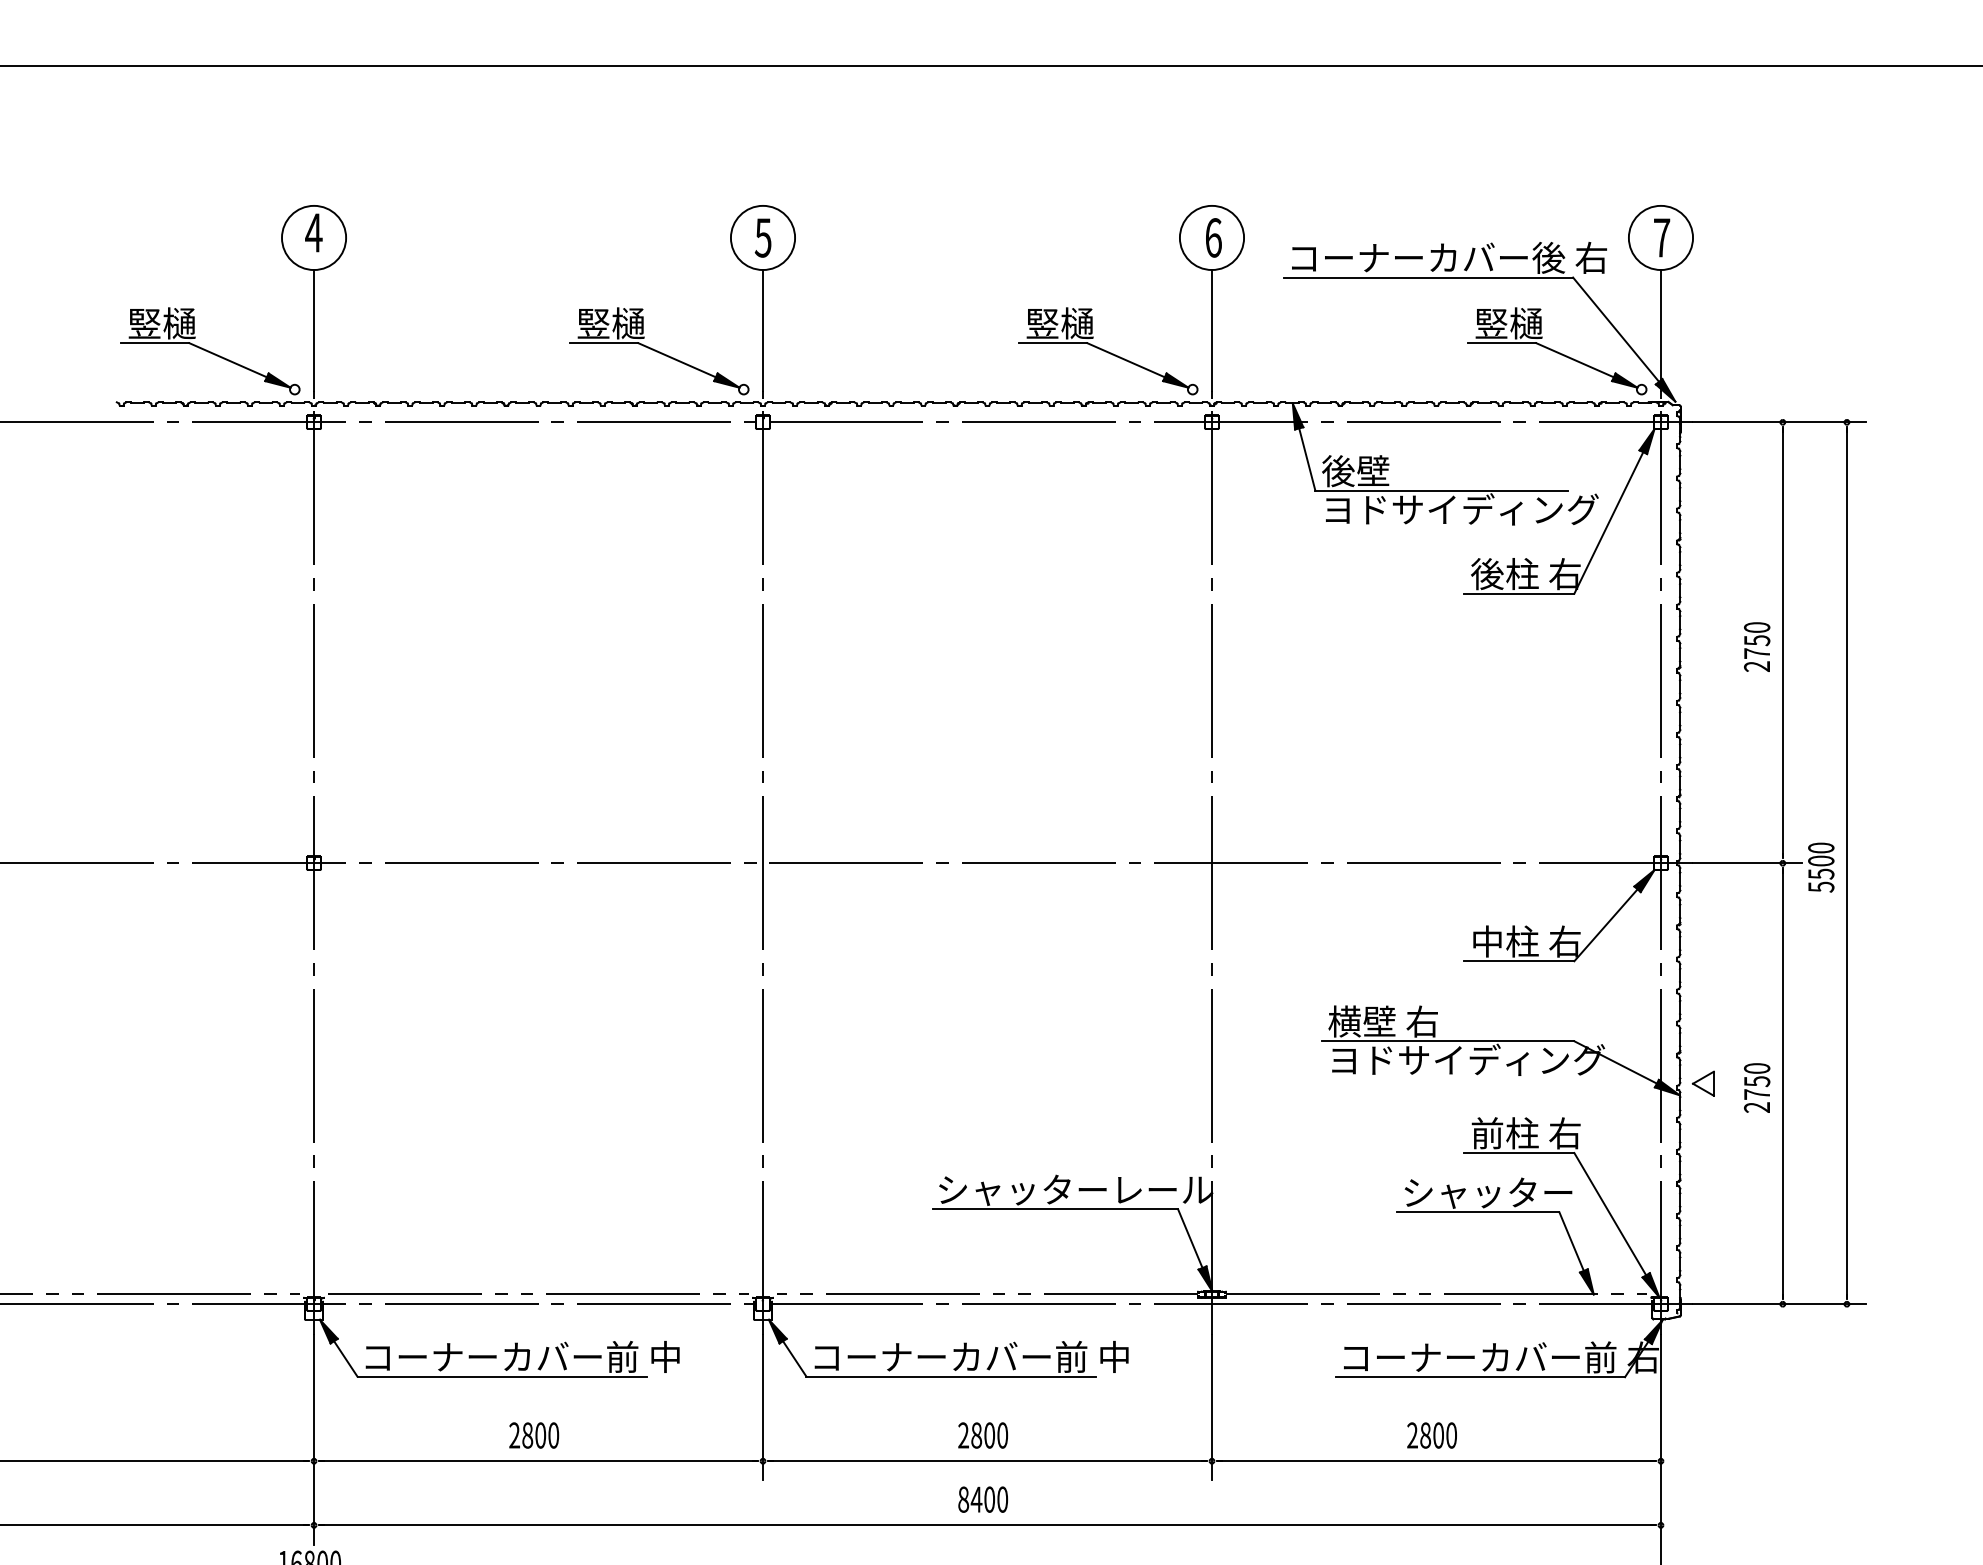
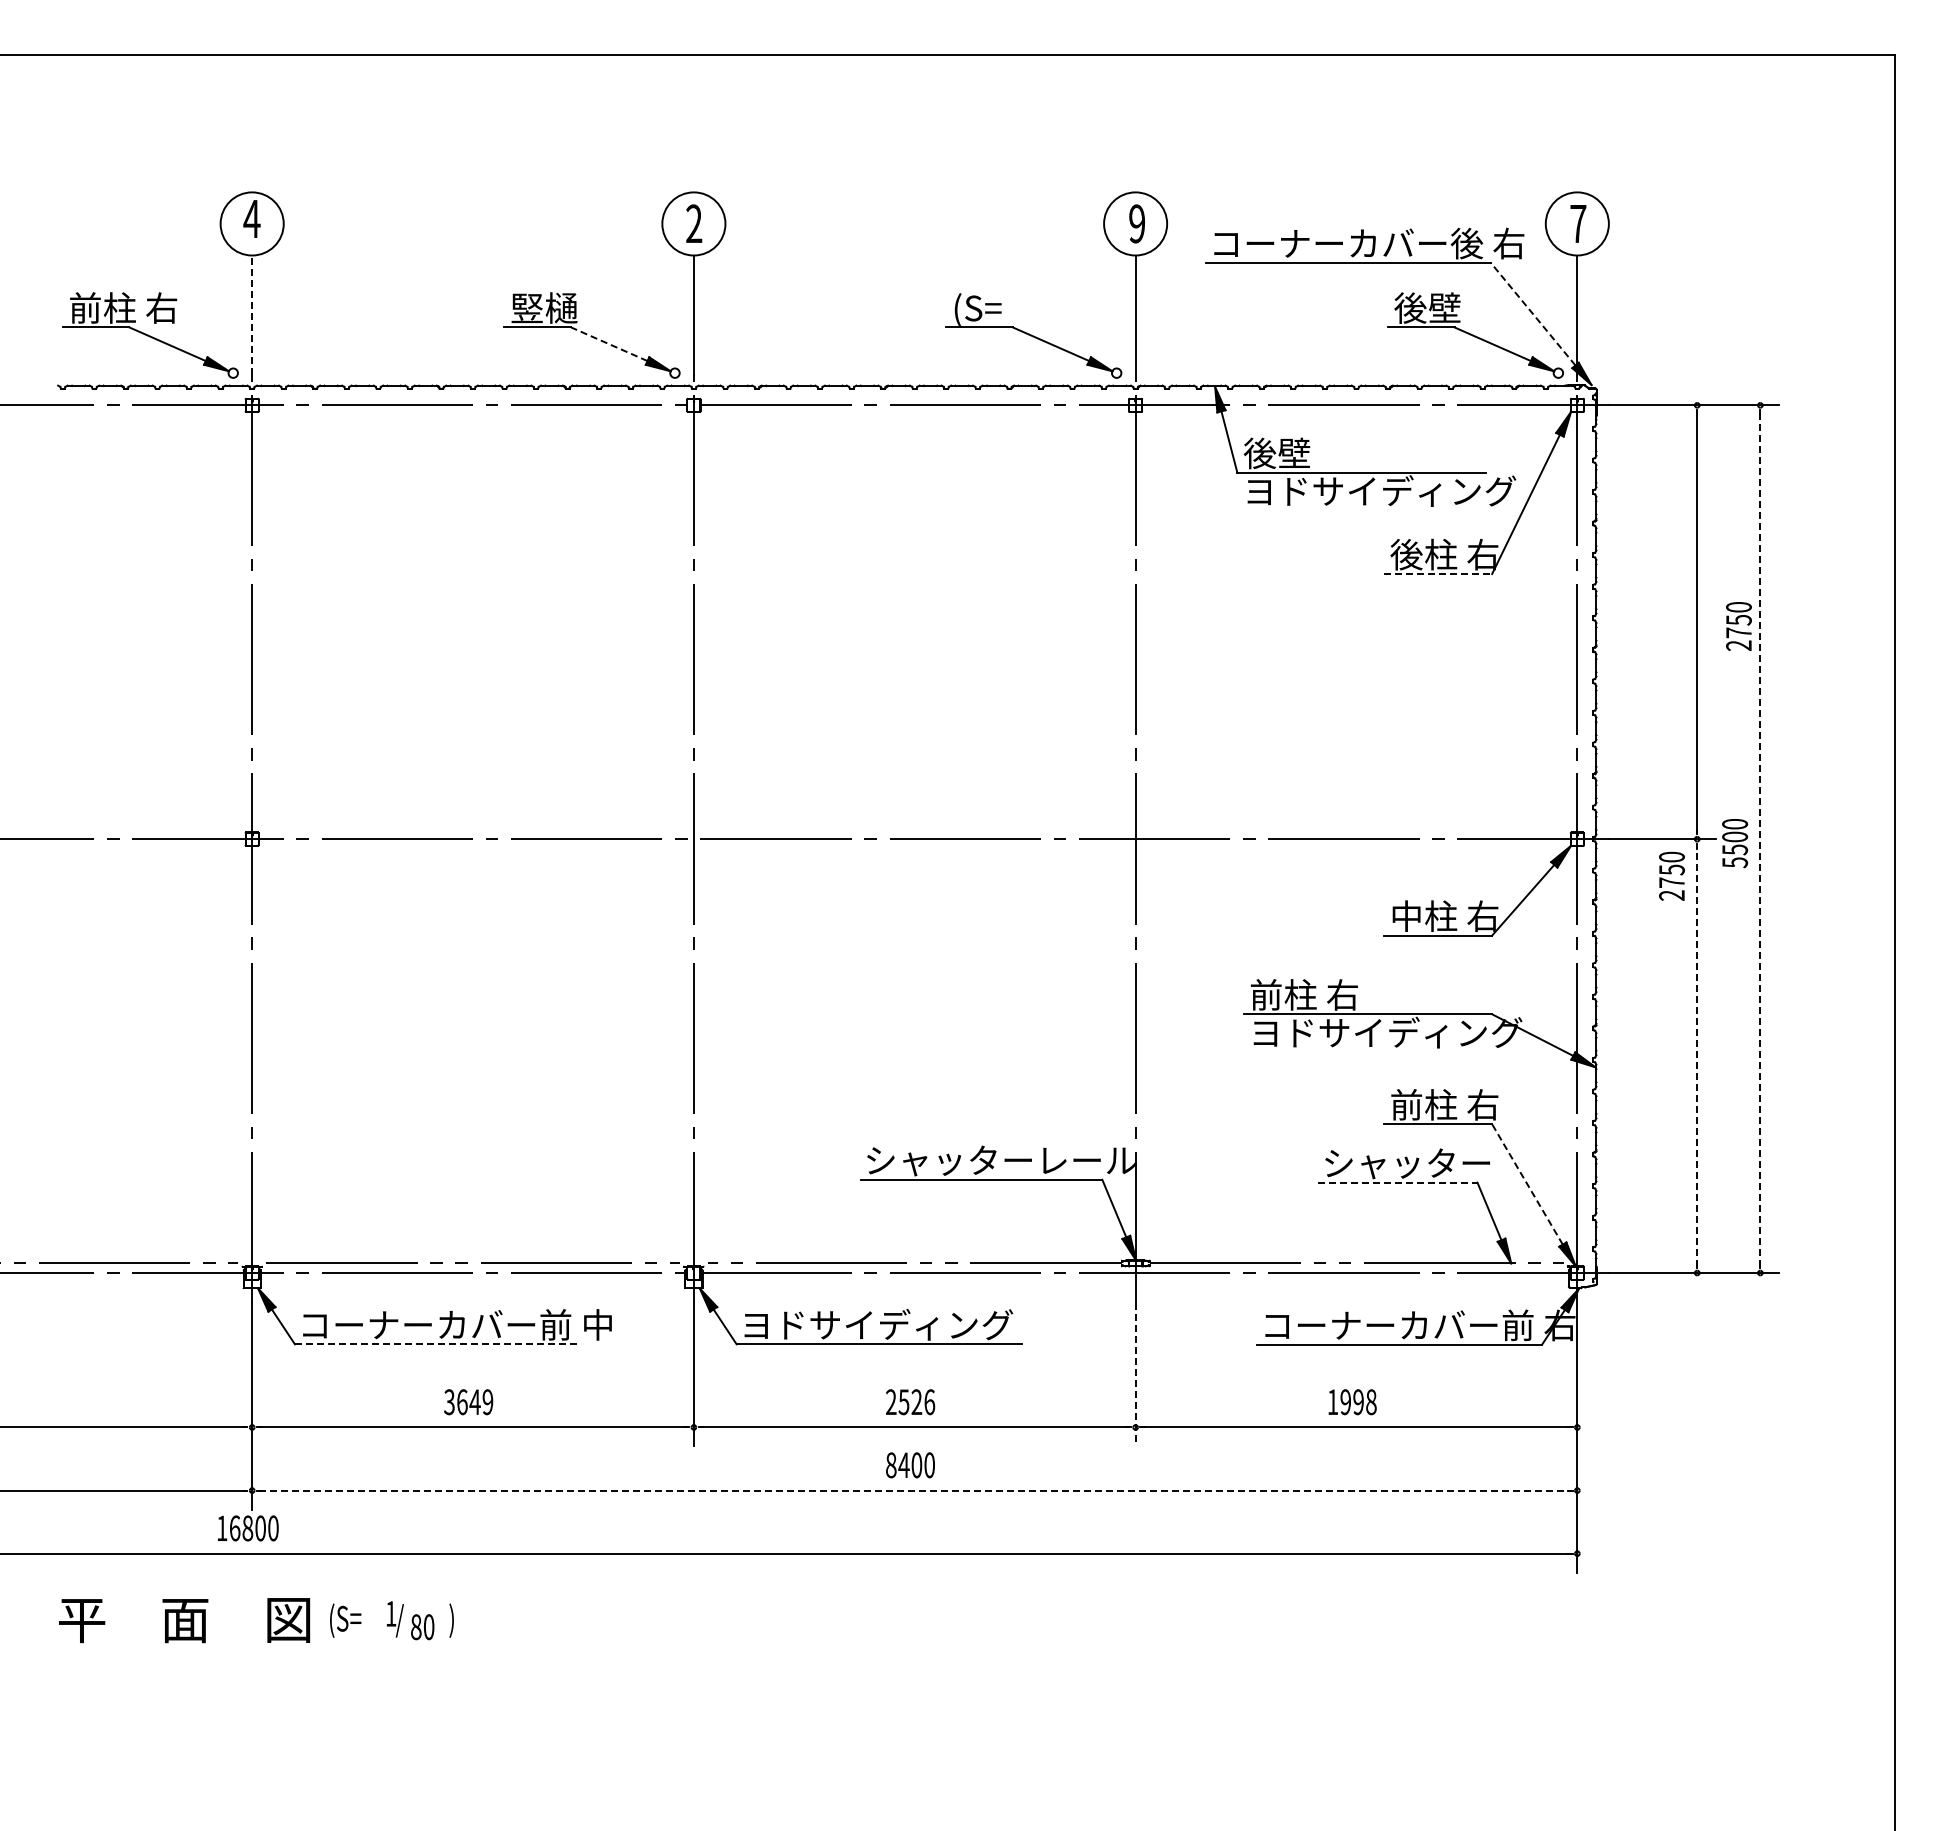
text: (762, 237) -> (693, 223), 5 -> 2
text: (1213, 237) -> (1137, 223), 6 -> 9
text: (183, 322) -> (123, 307), 竪樋 -> 前柱 右
text: (1508, 322) -> (1427, 307), 竪樋 -> 後壁
text: (1060, 323) -> (986, 308), 竪樋 -> (S=
line: (1615, 328) -> (1532, 313), solid -> dashed
line: (314, 330) -> (252, 315), solid -> dashed
line: (677, 360) -> (609, 344), solid -> dashed
line: (1519, 594) -> (1438, 574), solid -> dashed
text: (1756, 647) -> (1738, 626), moved
line: (1847, 863) -> (1760, 839), solid -> dashed
text: (1362, 1021) -> (1283, 994), 横壁 右 -> 前柱 右
part: (1702, 1083) -> (1618, 1055), removed
line: (1783, 1084) -> (1697, 1056), solid -> dashed
text: (1756, 1087) -> (1671, 875), moved
line: (1478, 1212) -> (1397, 1182), solid -> dashed
line: (1610, 1214) -> (1527, 1184), solid -> dashed
text: (970, 1356) -> (898, 1324), コーナーカバー前 中 -> ヨドサイディング
line: (502, 1376) -> (437, 1344), solid -> dashed
line: (1211, 1407) -> (1135, 1374), solid -> dashed
text: (533, 1435) -> (468, 1402), 2800 -> 3649
text: (989, 1435) -> (916, 1402), 2800 -> 2526
text: (1431, 1435) -> (1351, 1402), 2800 -> 1998
line: (988, 1525) -> (915, 1490), solid -> dashed

